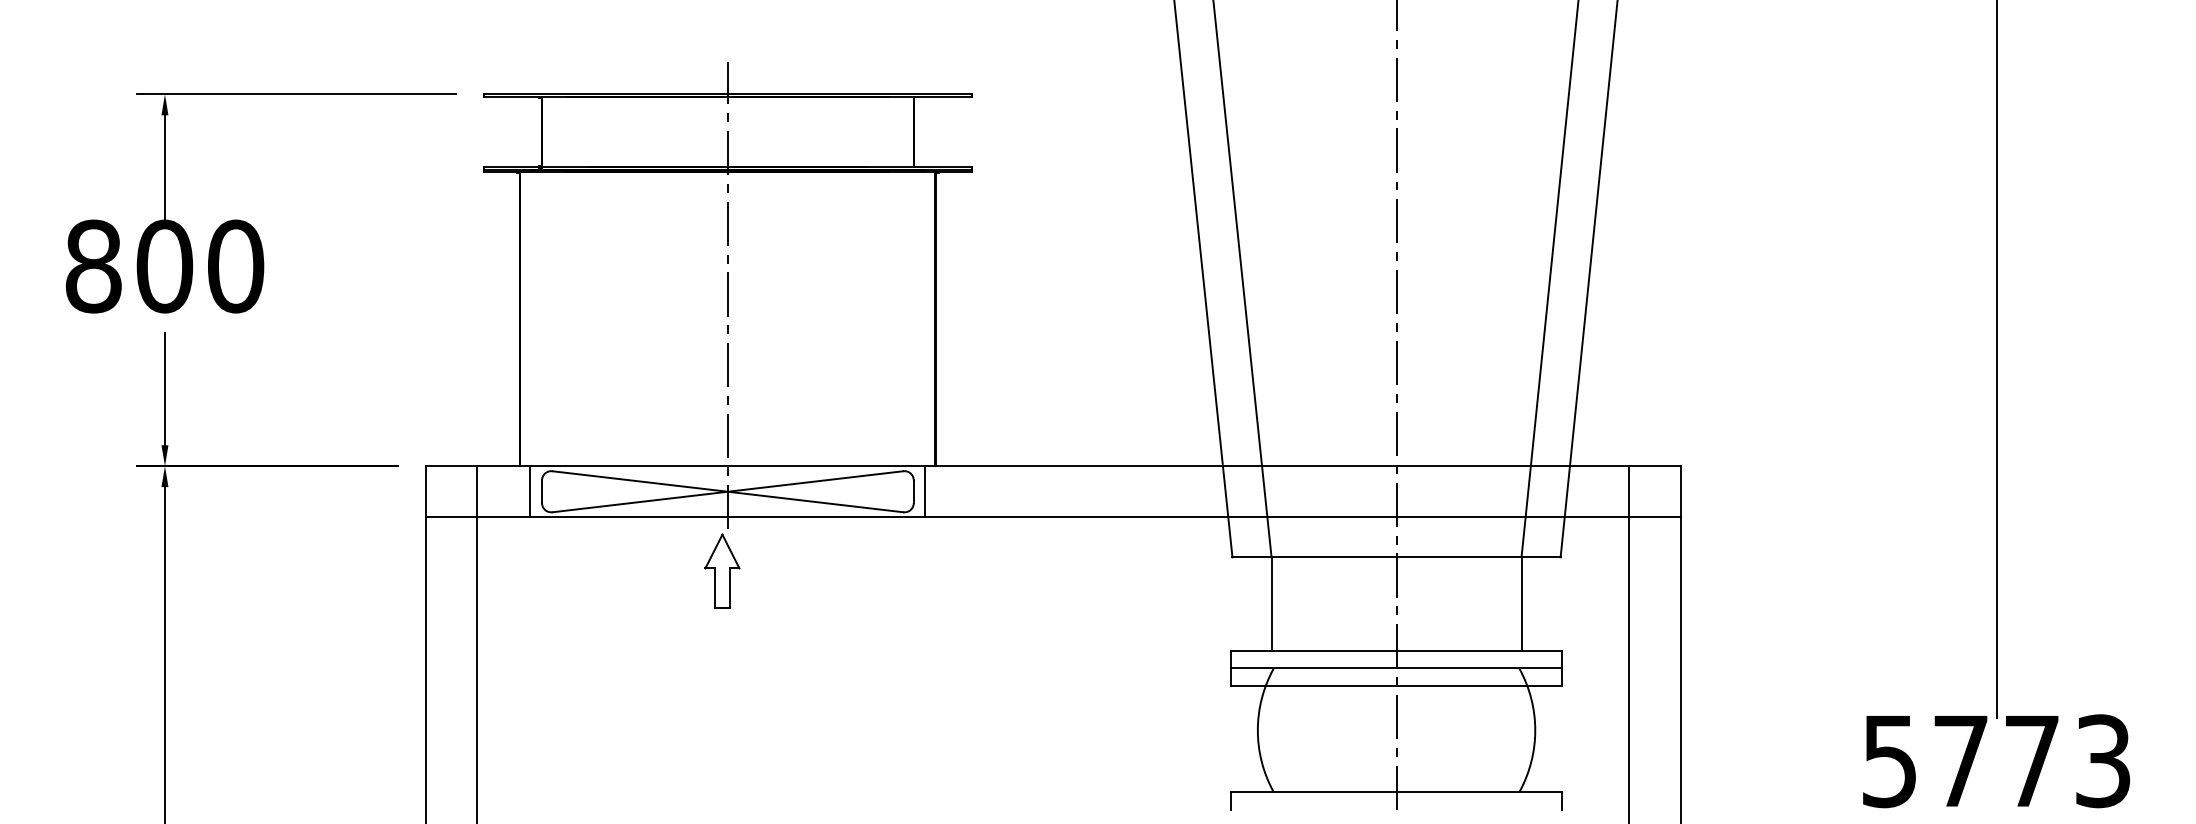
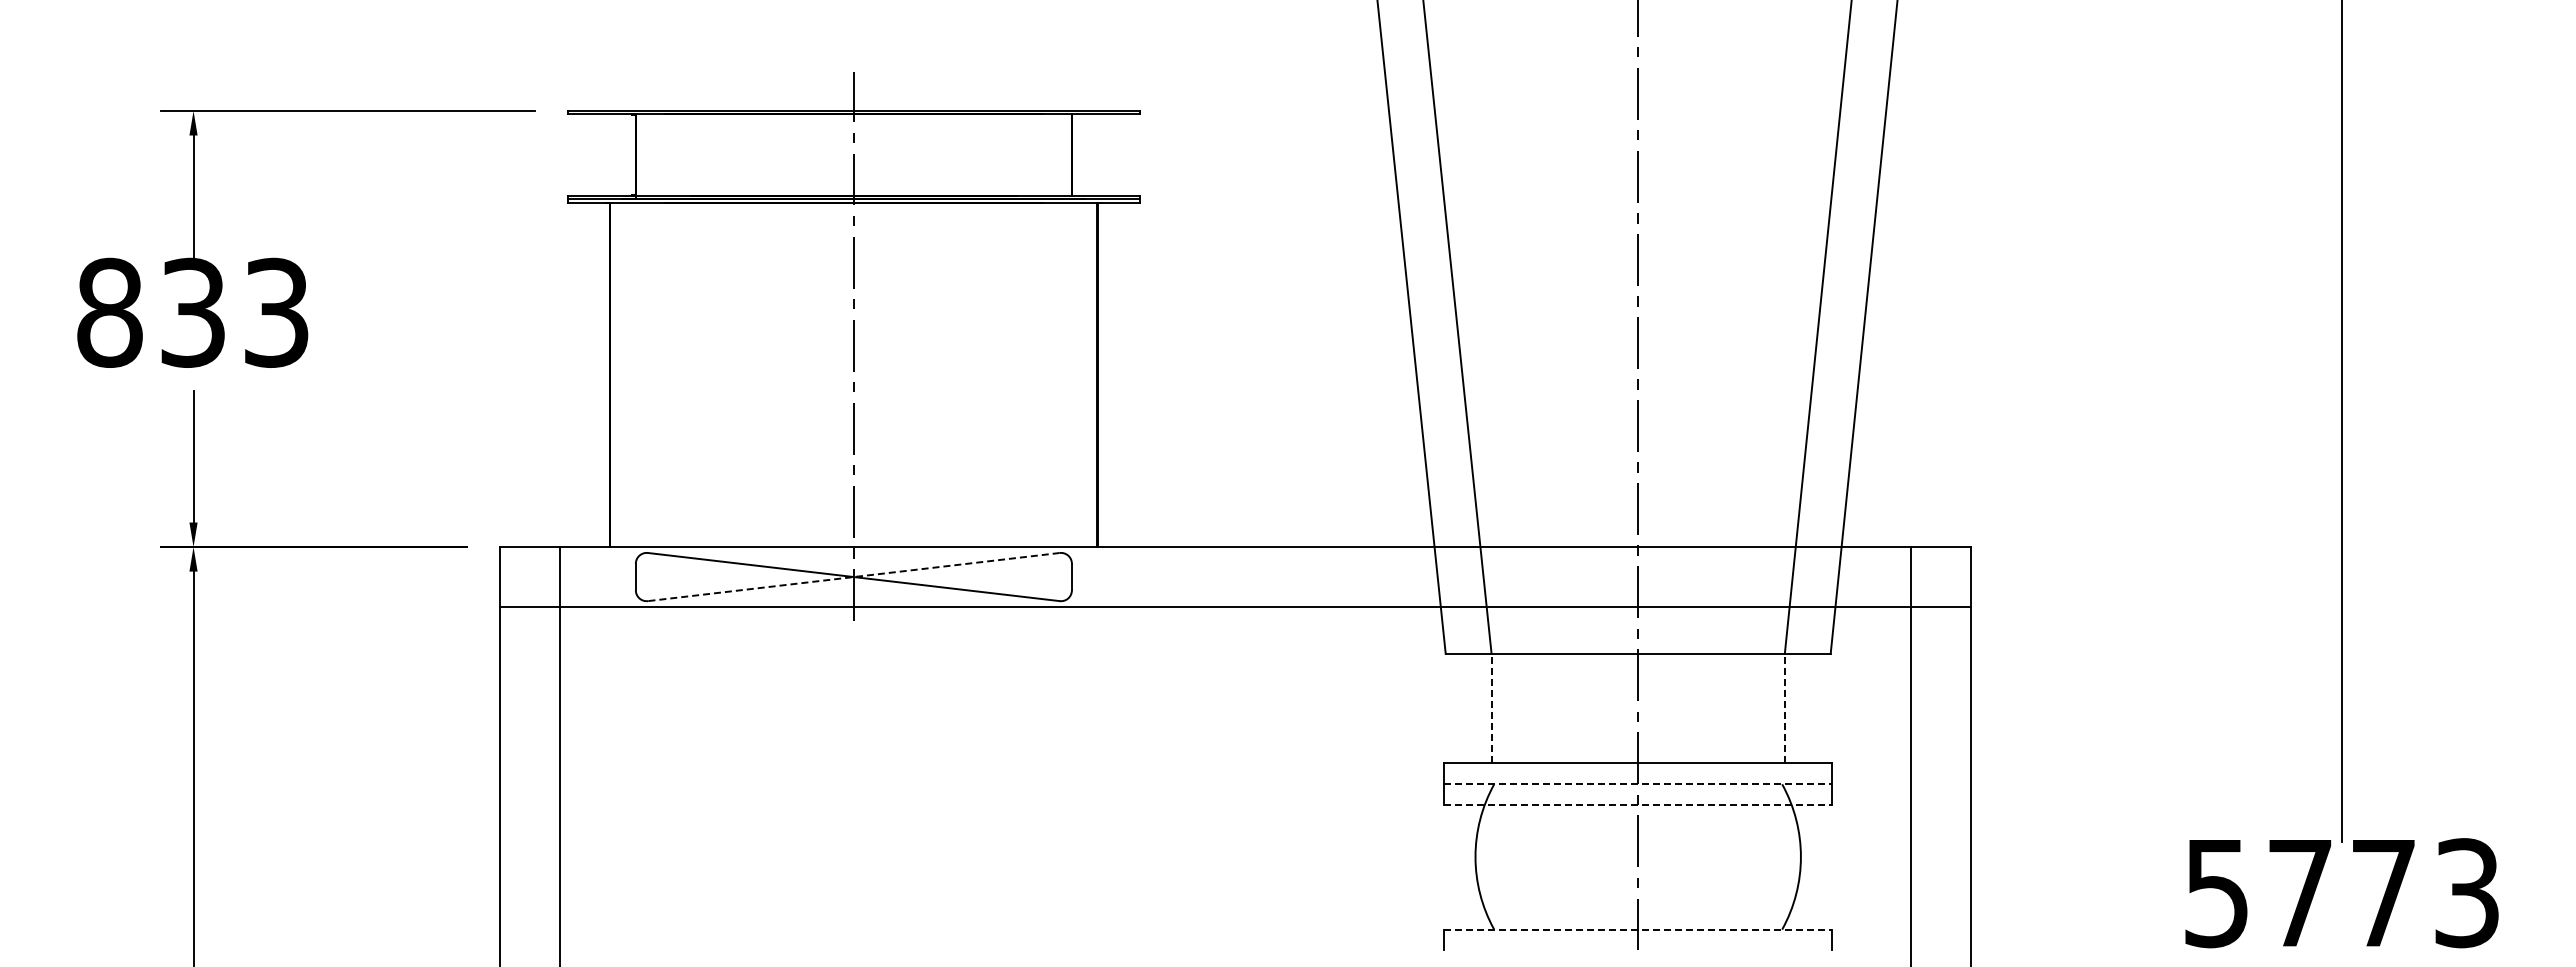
text: (199, 266) -> (234, 312), 800 -> 833
line: (530, 492) -> (622, 577), removed
line: (727, 492) -> (853, 577), solid -> dashed
line: (925, 492) -> (1085, 577), removed
part: (722, 570) -> (847, 669), removed
line: (1271, 603) -> (1491, 708), solid -> dashed
line: (1521, 603) -> (1784, 708), solid -> dashed
line: (1396, 668) -> (1638, 784), solid -> dashed
line: (1396, 686) -> (1638, 805), solid -> dashed
line: (1396, 792) -> (1638, 929), solid -> dashed

